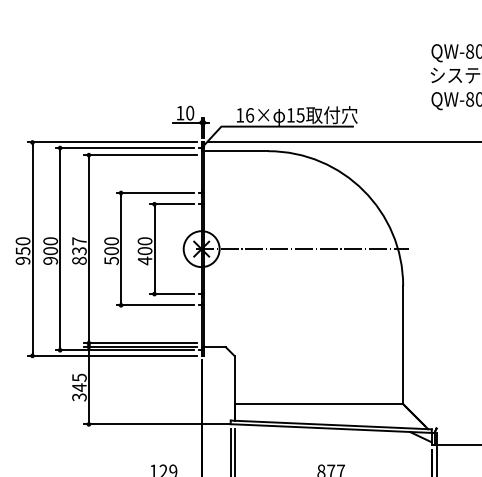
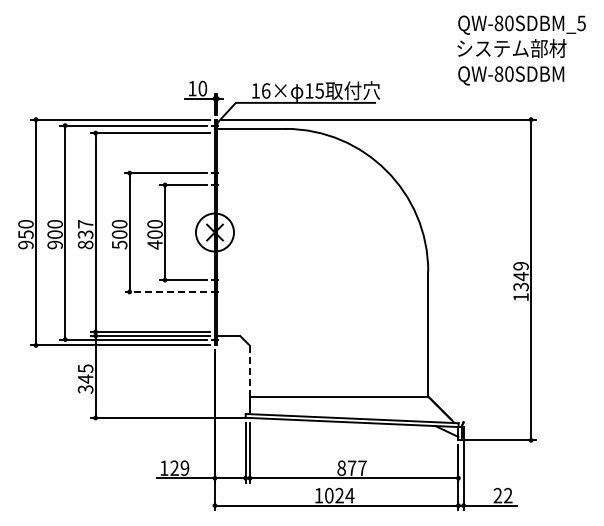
line: (302, 249) -> (321, 232), removed
line: (154, 304) -> (165, 291), solid -> dashed
line: (234, 380) -> (249, 371), solid -> dashed

